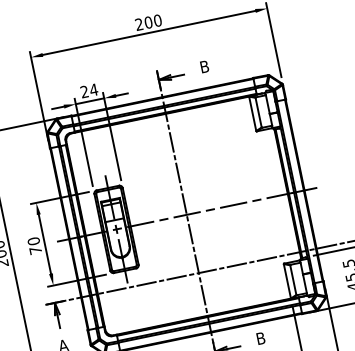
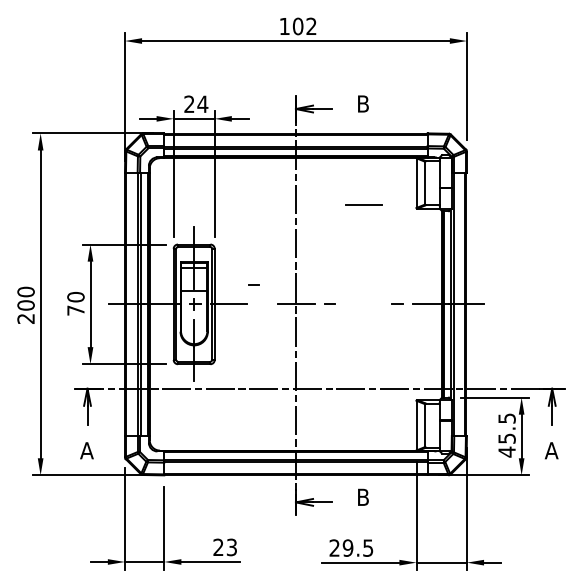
text: (148, 22) -> (297, 26), 200 -> 102
line: (233, 204) -> (363, 204), moved
line: (163, 219) -> (253, 284), moved

